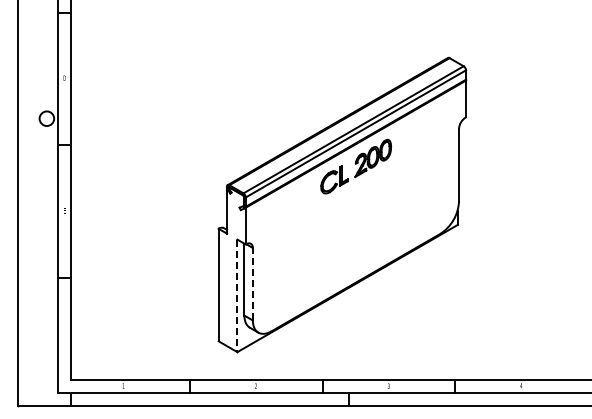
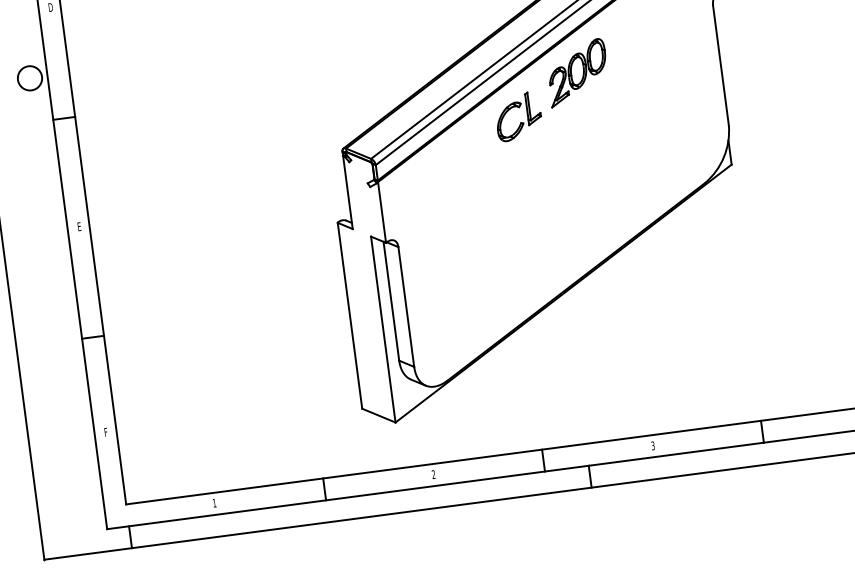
line: (252, 283) -> (405, 305), dashed -> solid
line: (237, 296) -> (383, 330), dashed -> solid

